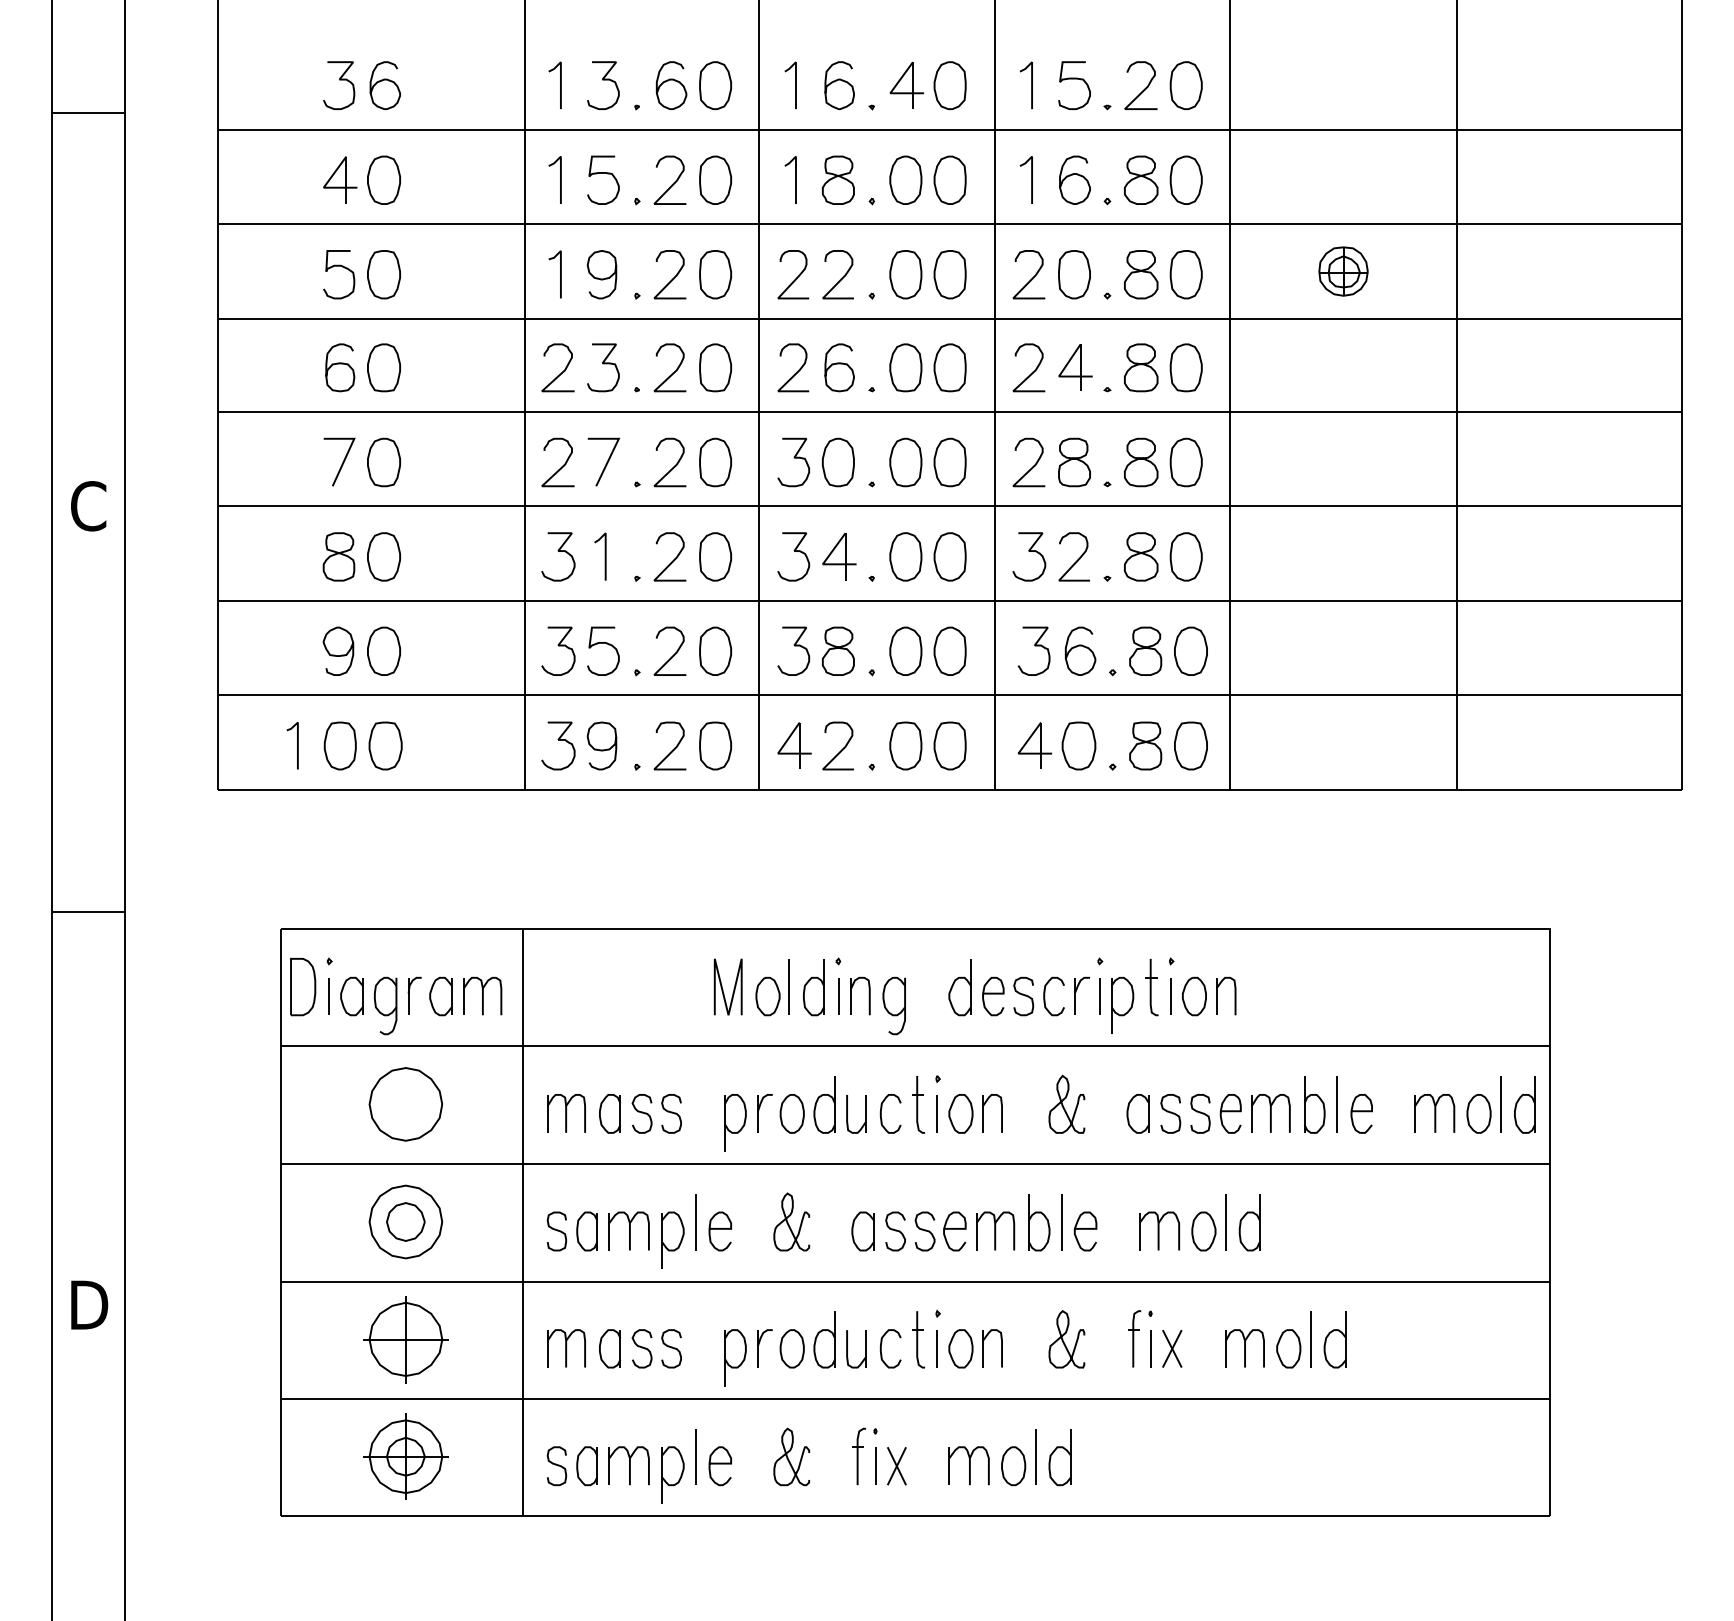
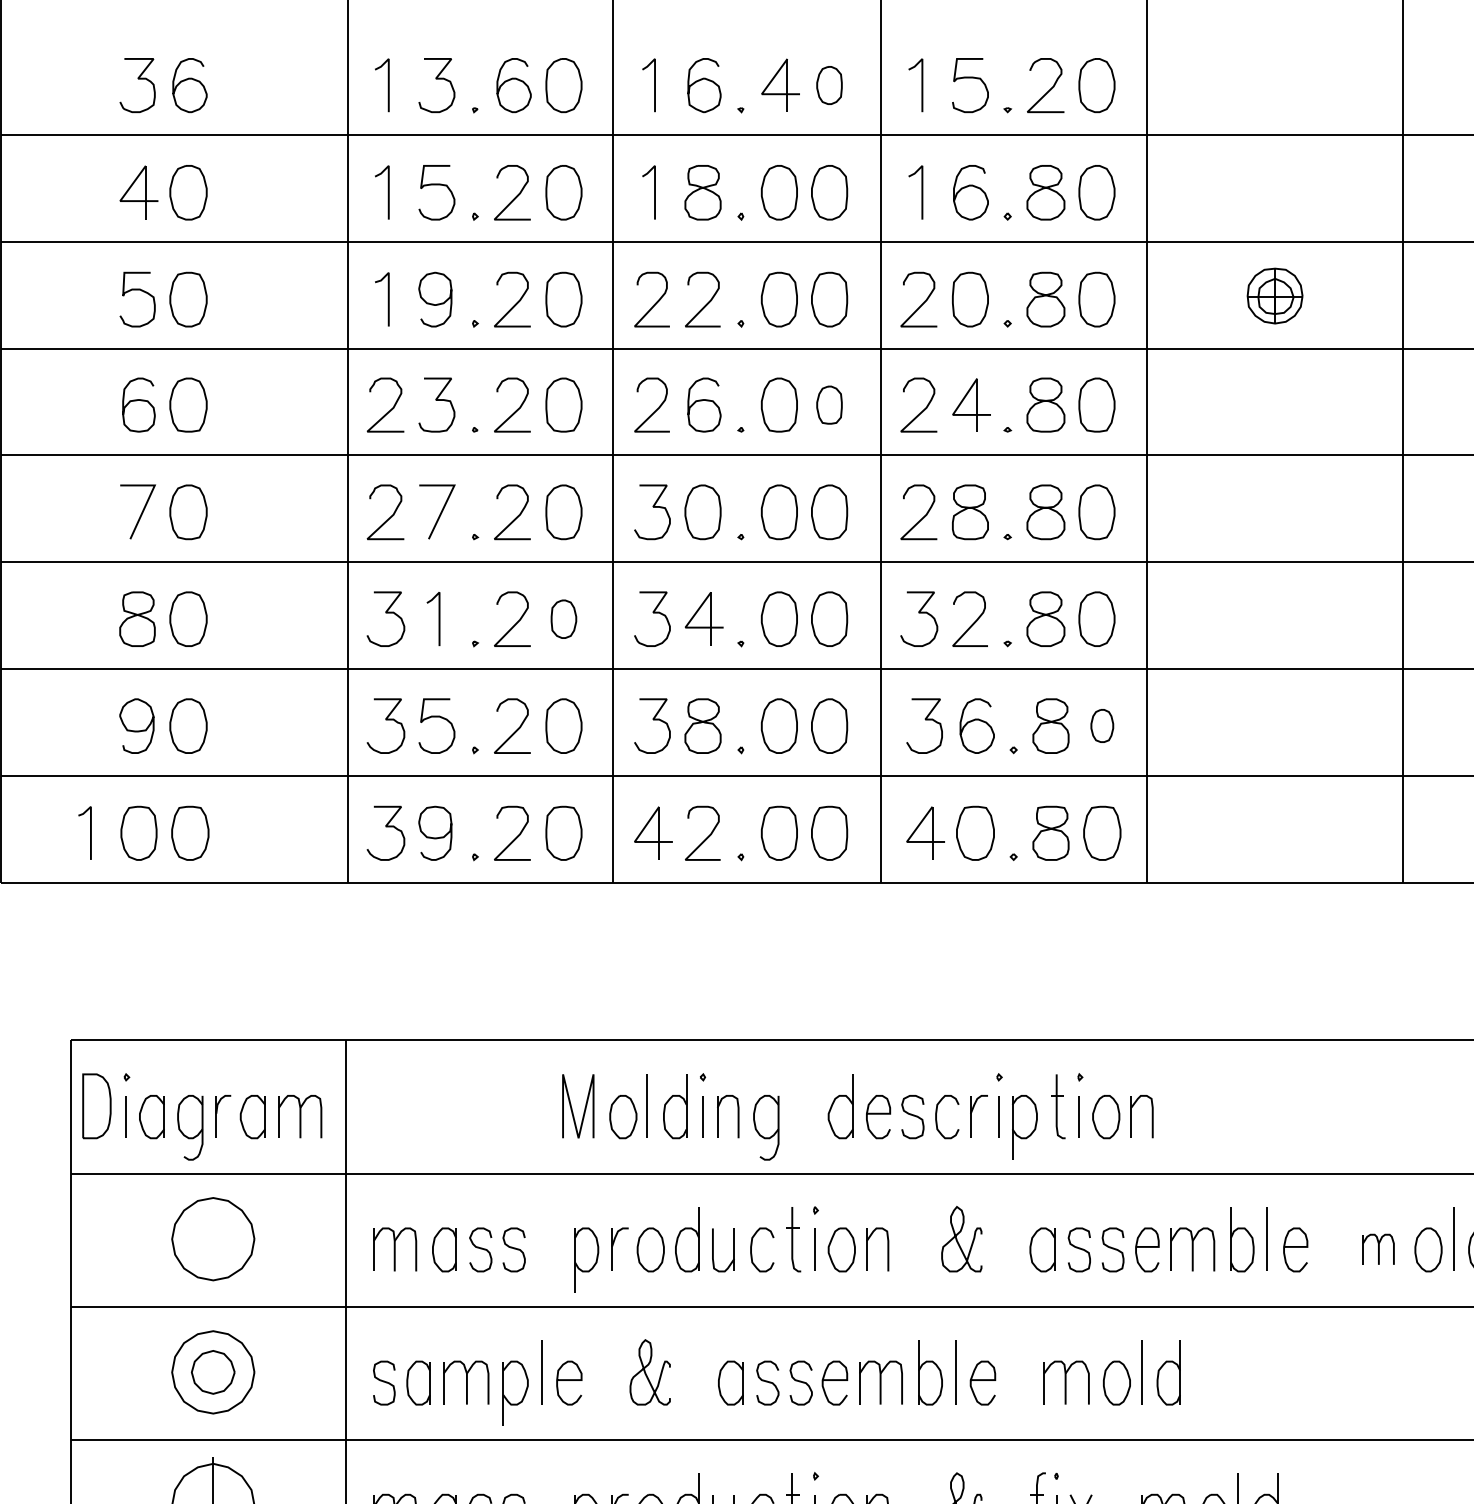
part: (949, 85) -> (828, 85), size x0.7
part: (949, 367) -> (828, 404), size x0.7
part: (715, 556) -> (563, 618), size x0.7
part: (1190, 650) -> (1101, 725), size x0.6
part: (1434, 1113) -> (1378, 1249), size x0.7

